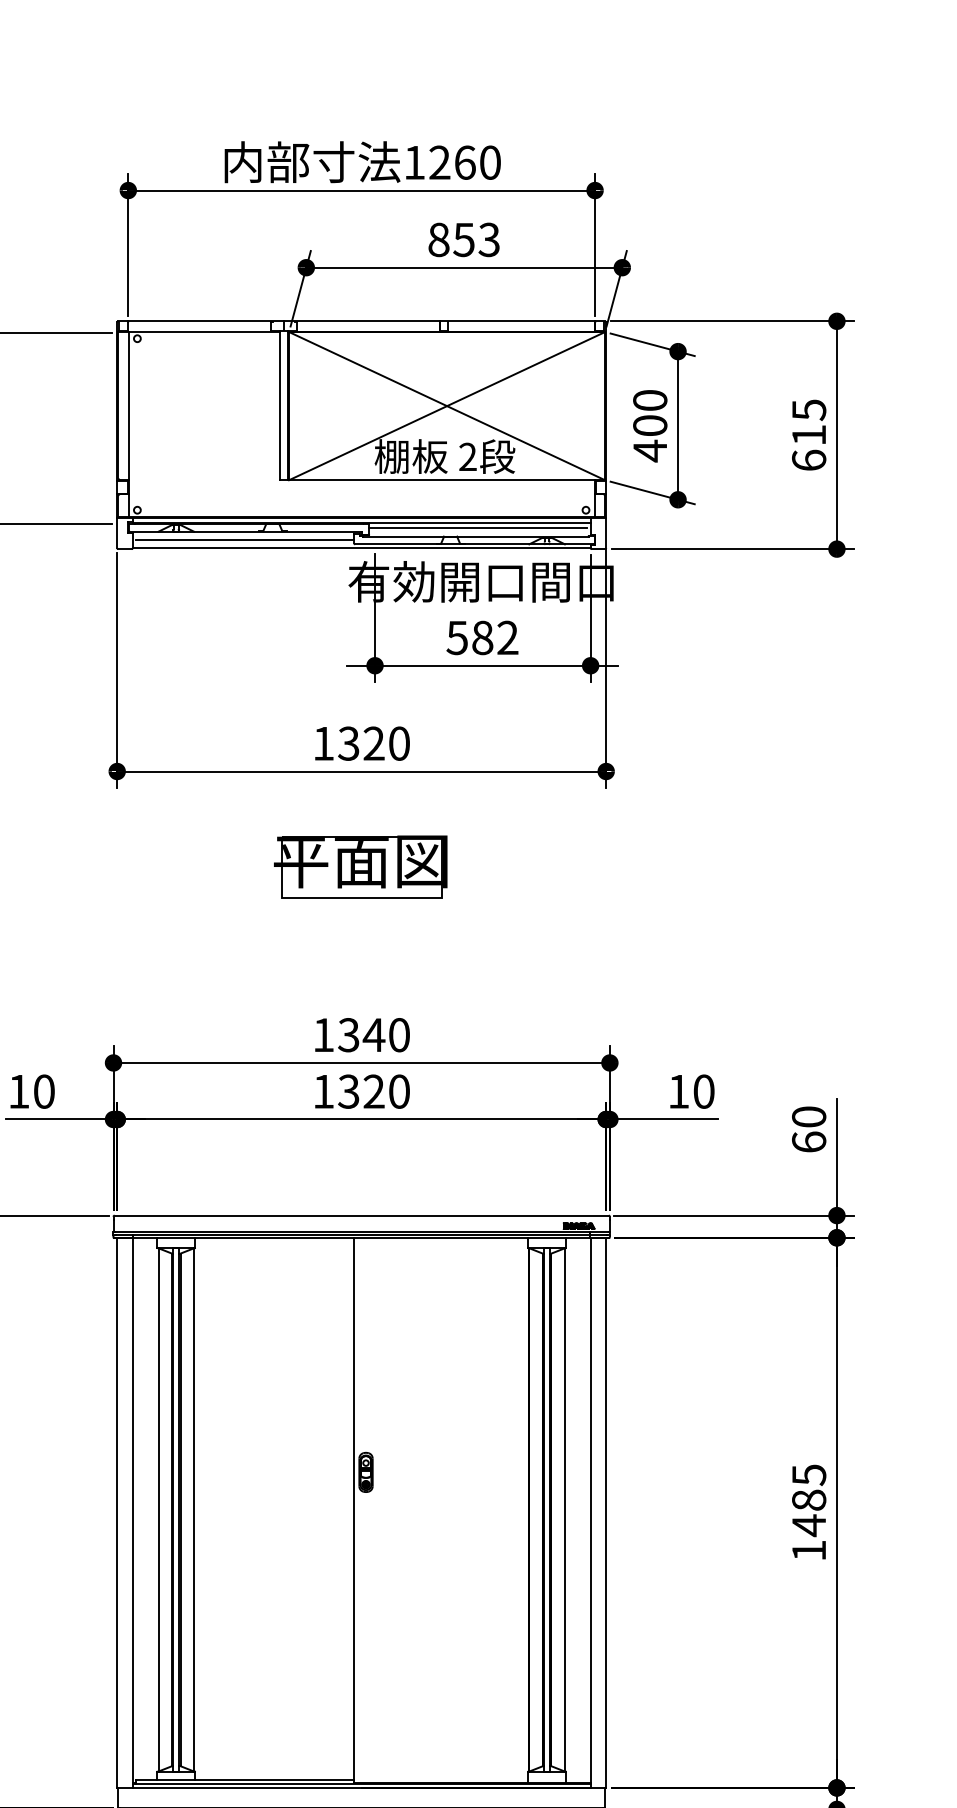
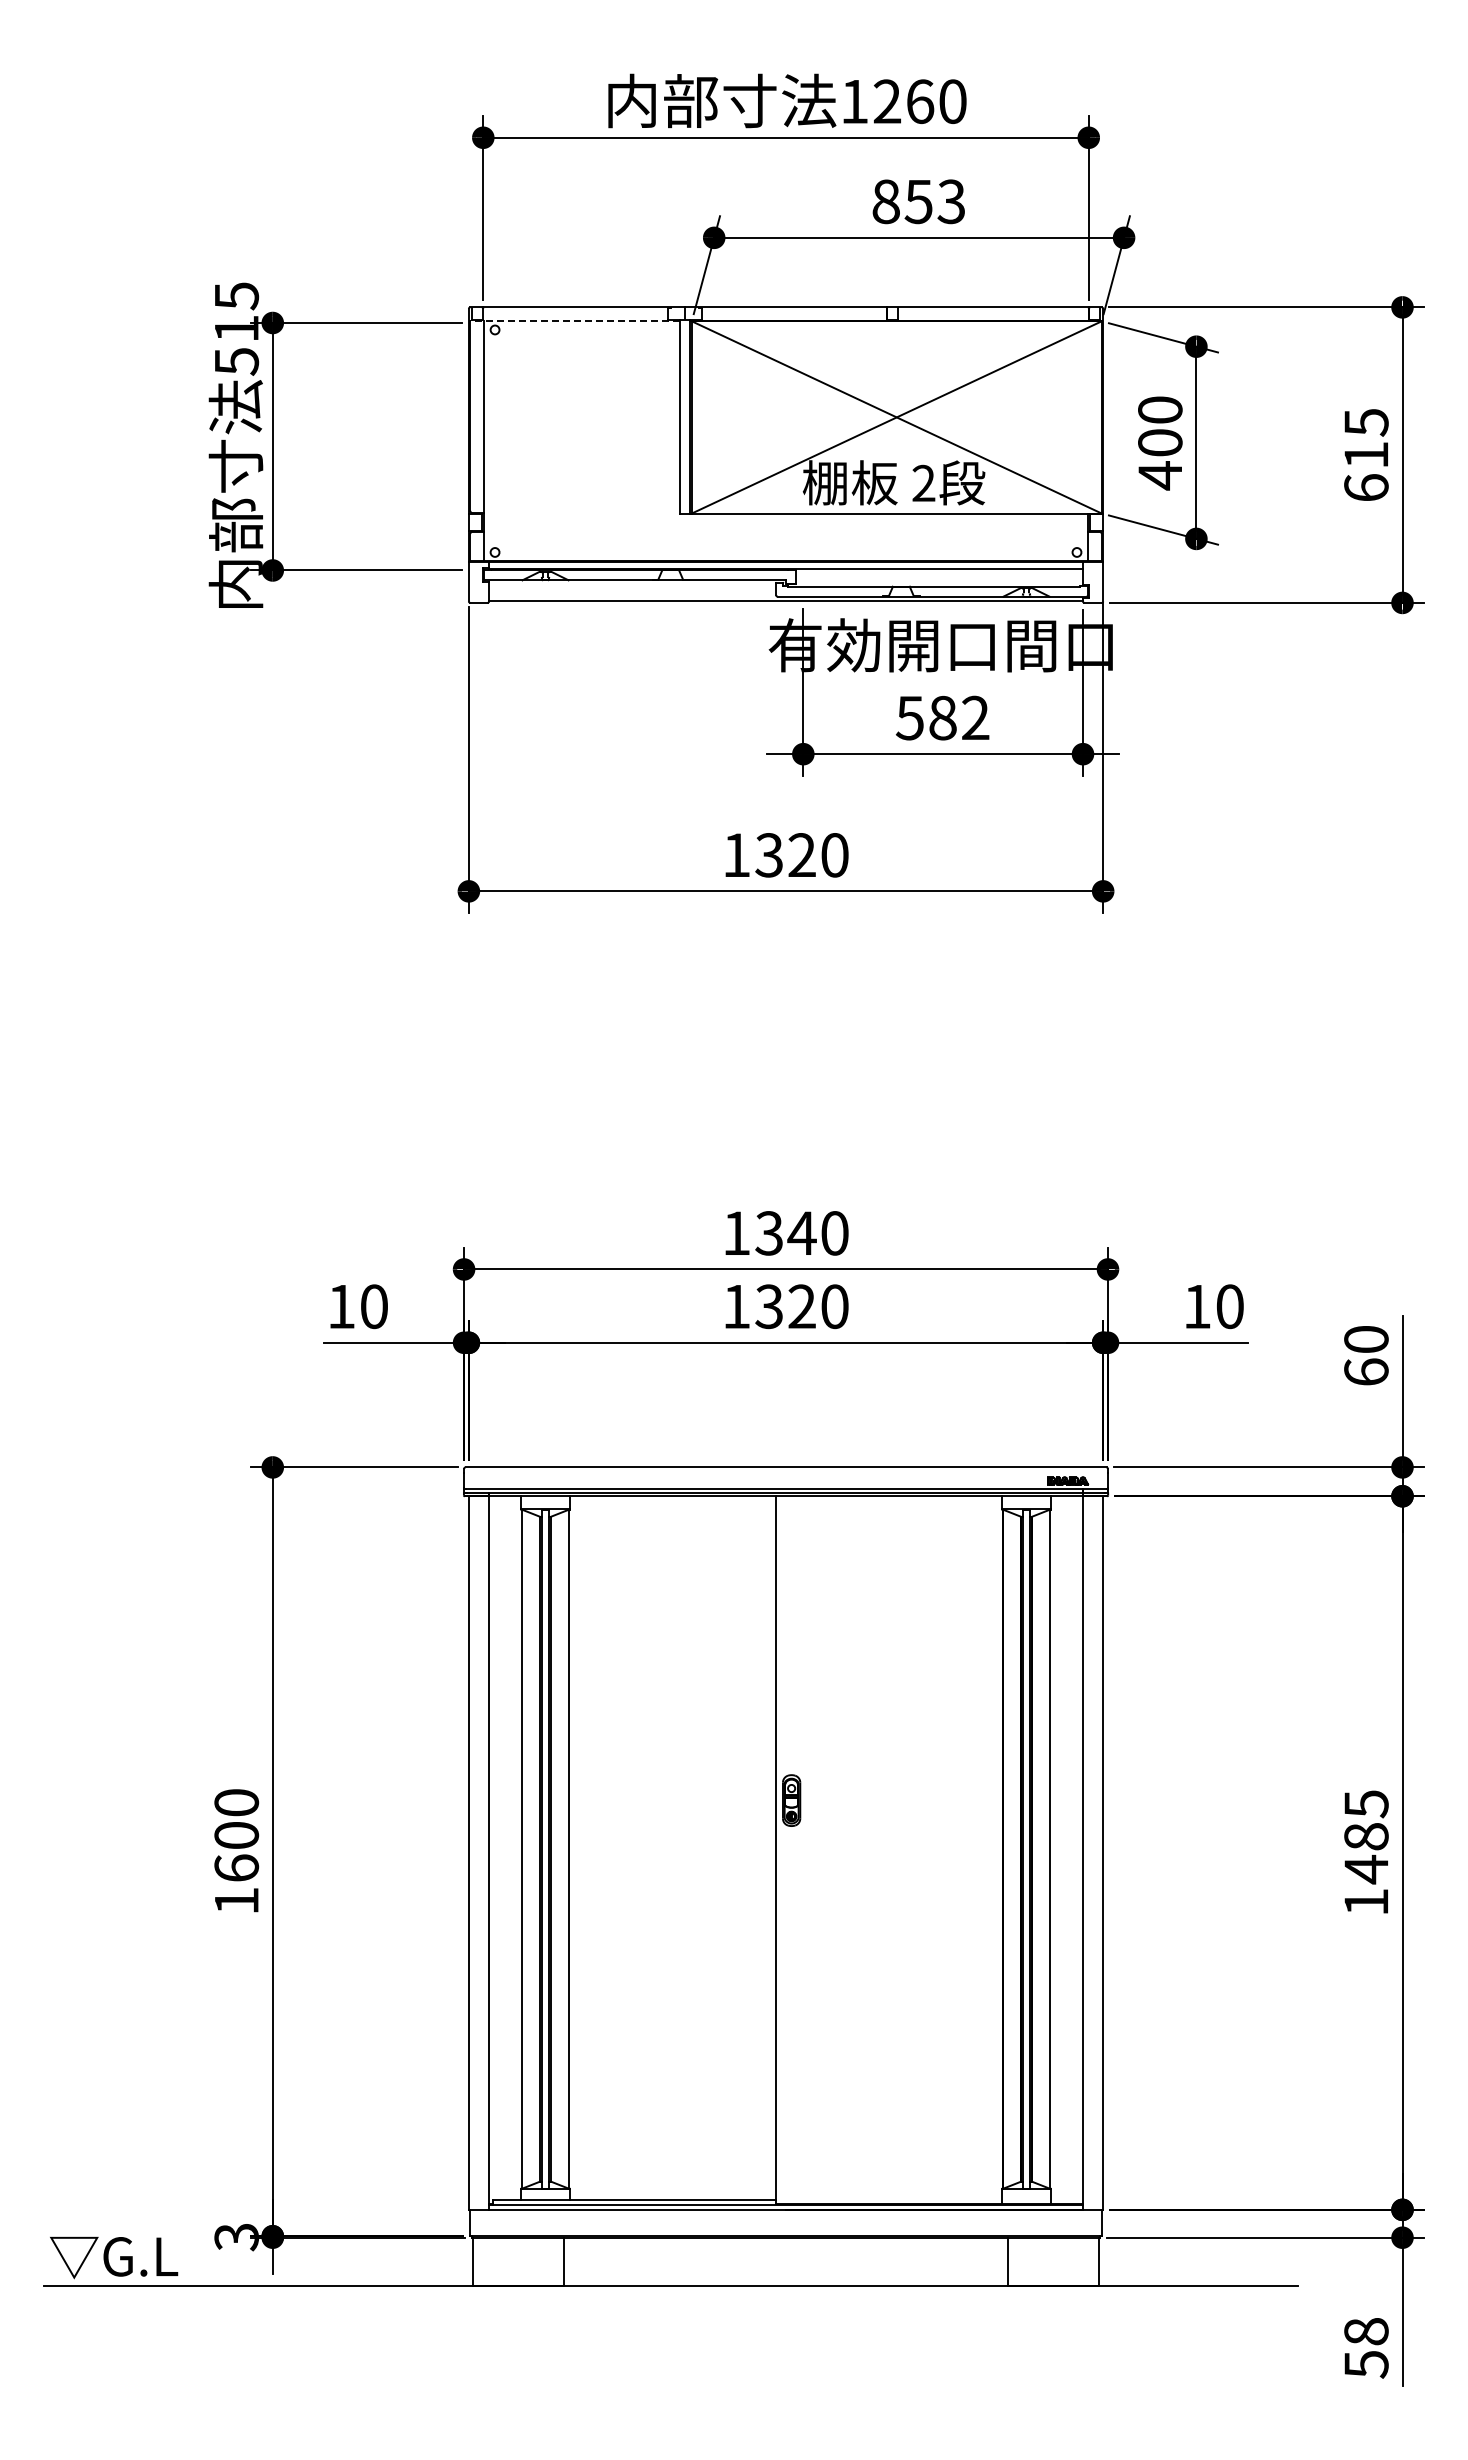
line: (199, 332) -> (575, 321), solid -> dashed
line: (477, 528) -> (936, 575), removed
line: (244, 540) -> (634, 591), removed
part: (360, 866) -> (784, 1014), removed

